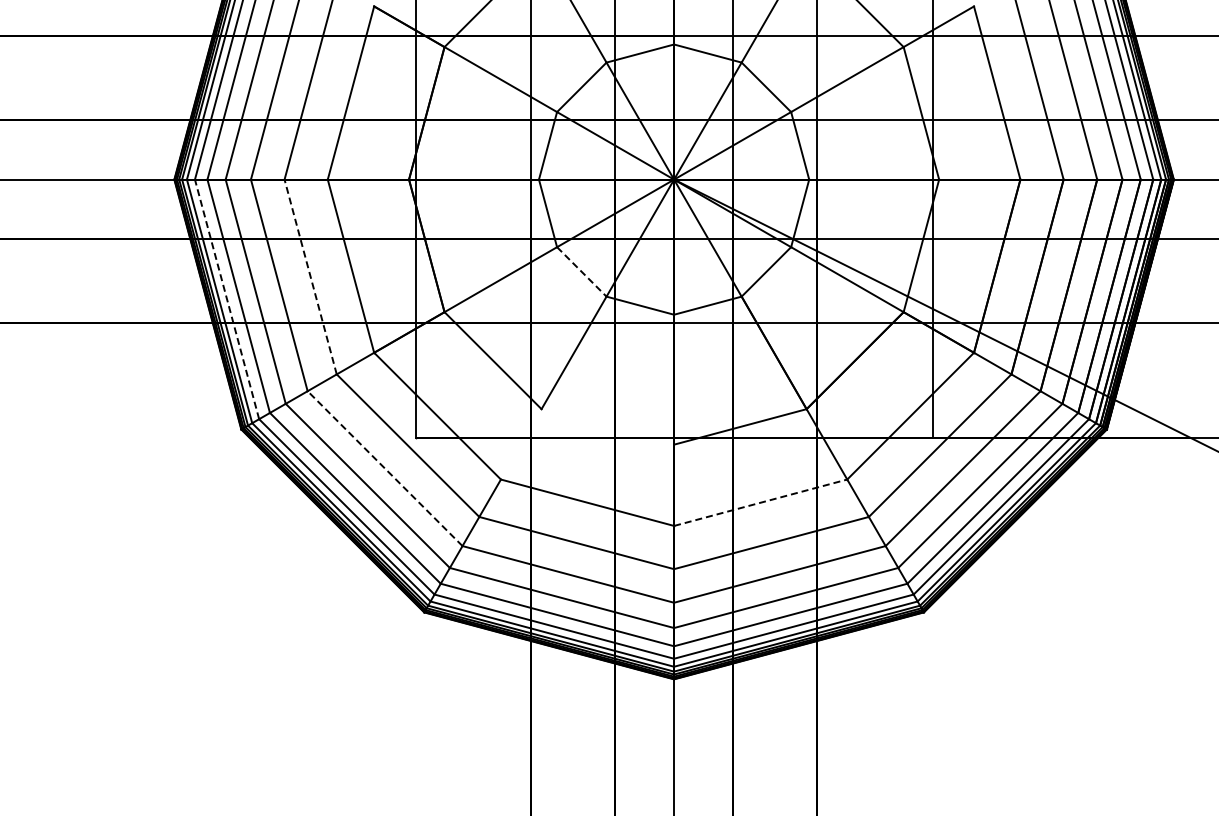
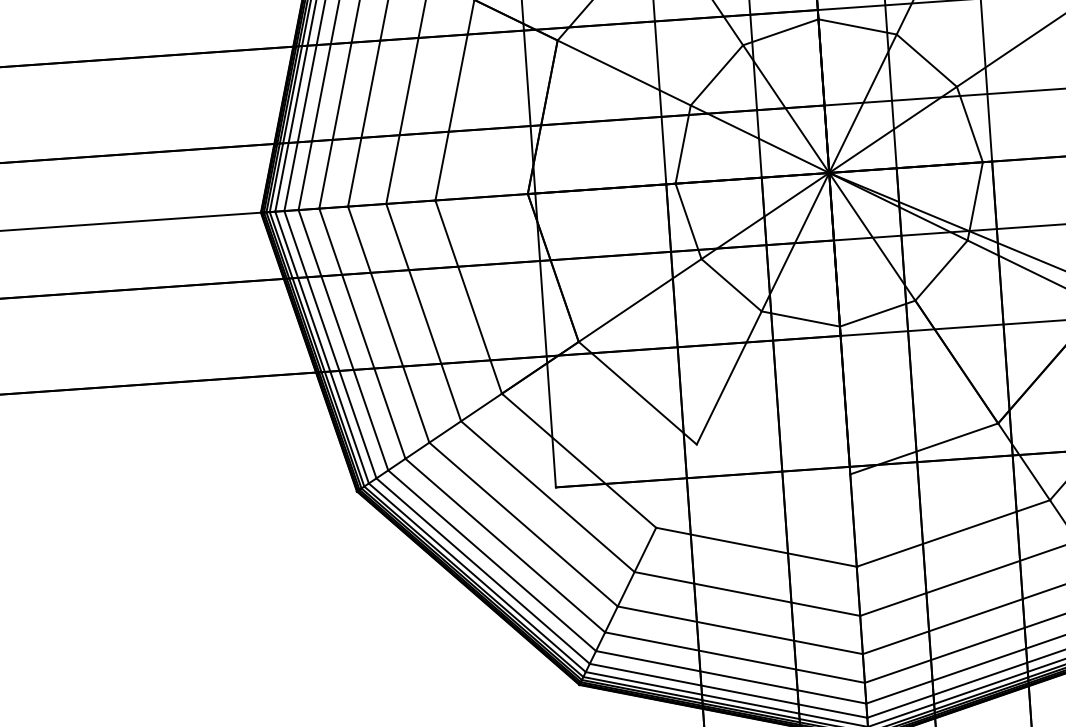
line: (581, 271) -> (731, 284), dashed -> solid
line: (310, 277) -> (423, 313), dashed -> solid
line: (226, 298) -> (329, 343), dashed -> solid
line: (385, 468) -> (524, 524), dashed -> solid
line: (760, 502) -> (953, 533), dashed -> solid

